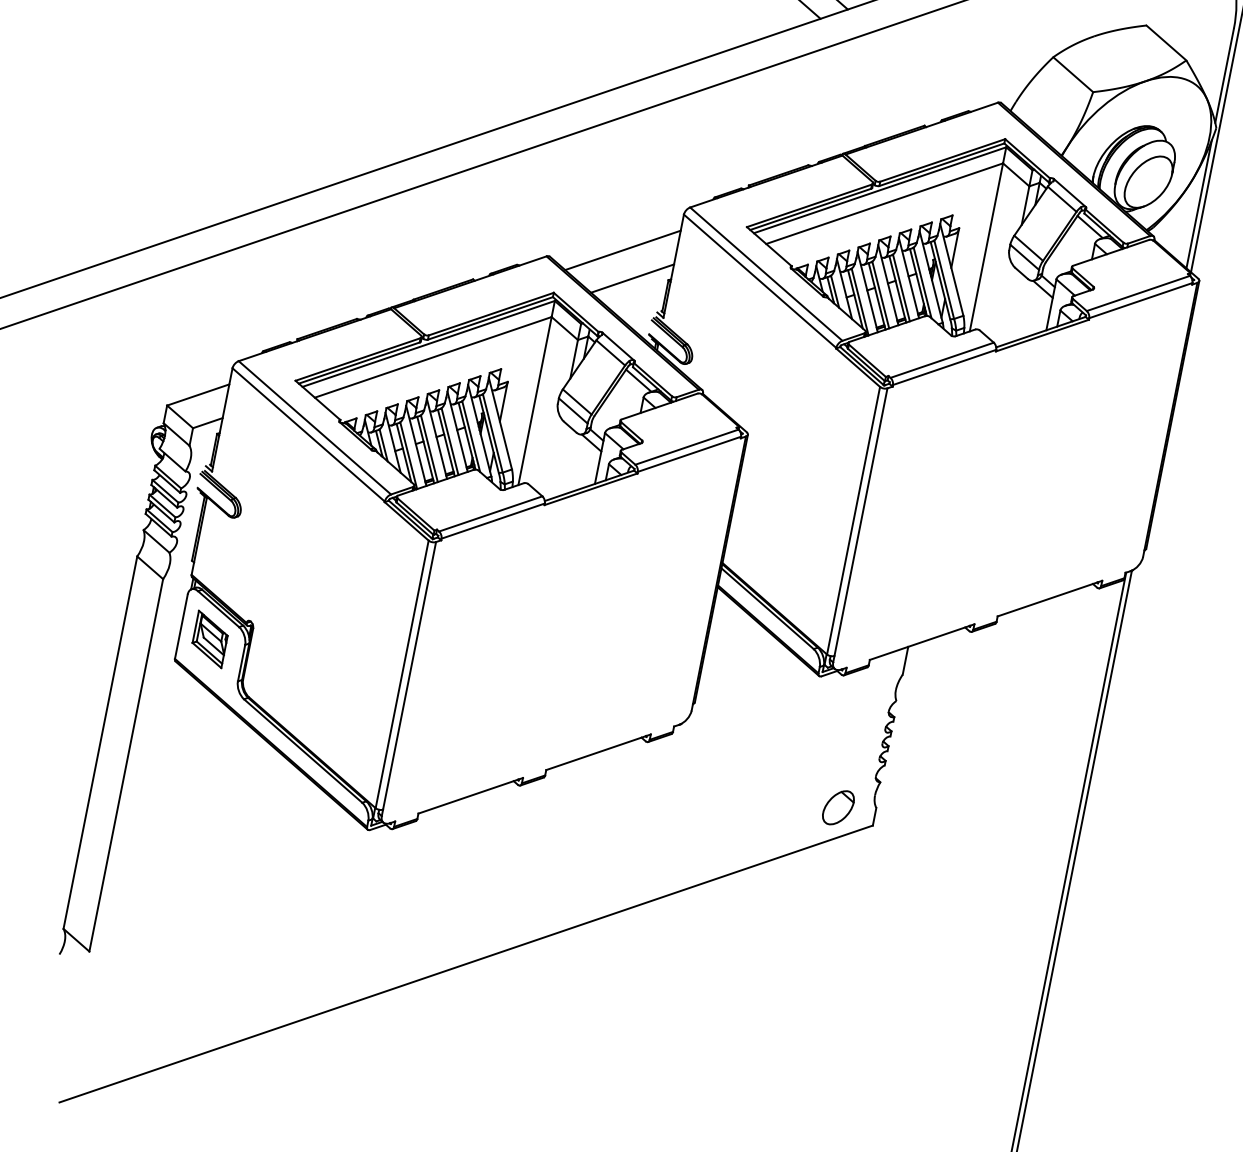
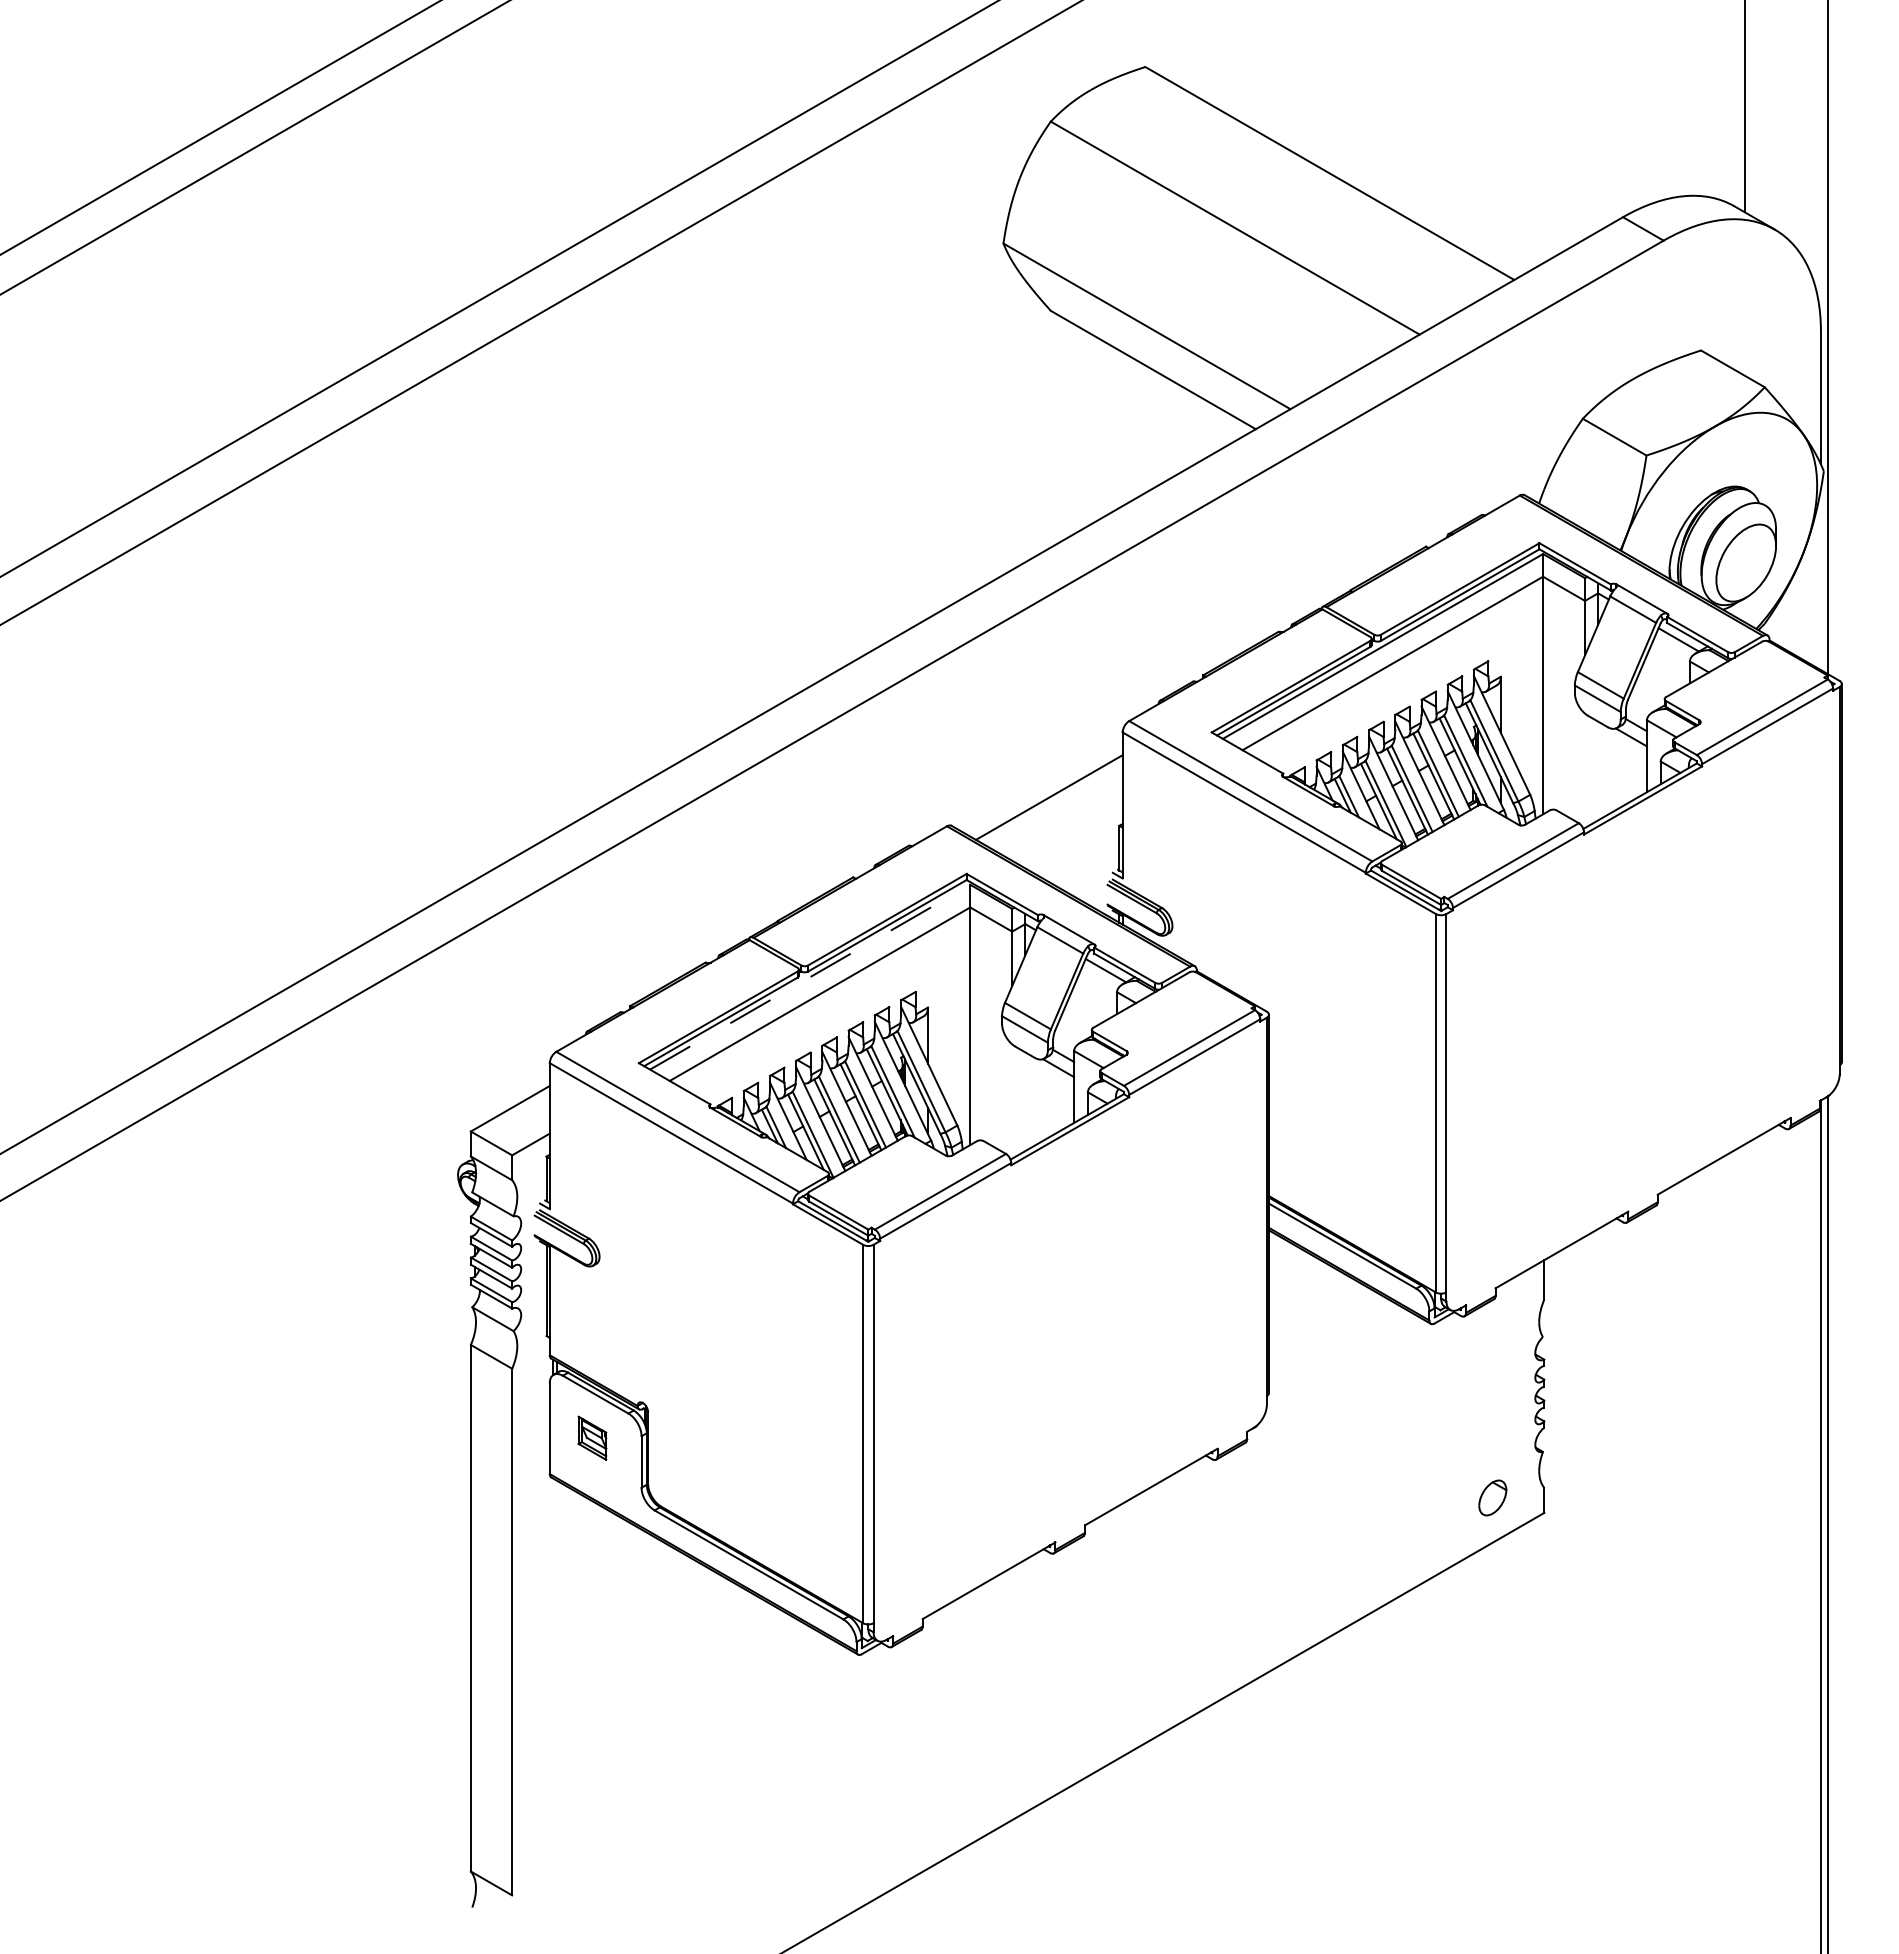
line: (1198, 204) -> (1820, 579), removed
line: (632, 277) -> (1069, 832), removed
line: (428, 344) -> (810, 977), solid -> dashed
part: (210, 639) -> (592, 1438), size x0.6
part: (838, 807) -> (1492, 1497), size x0.7

